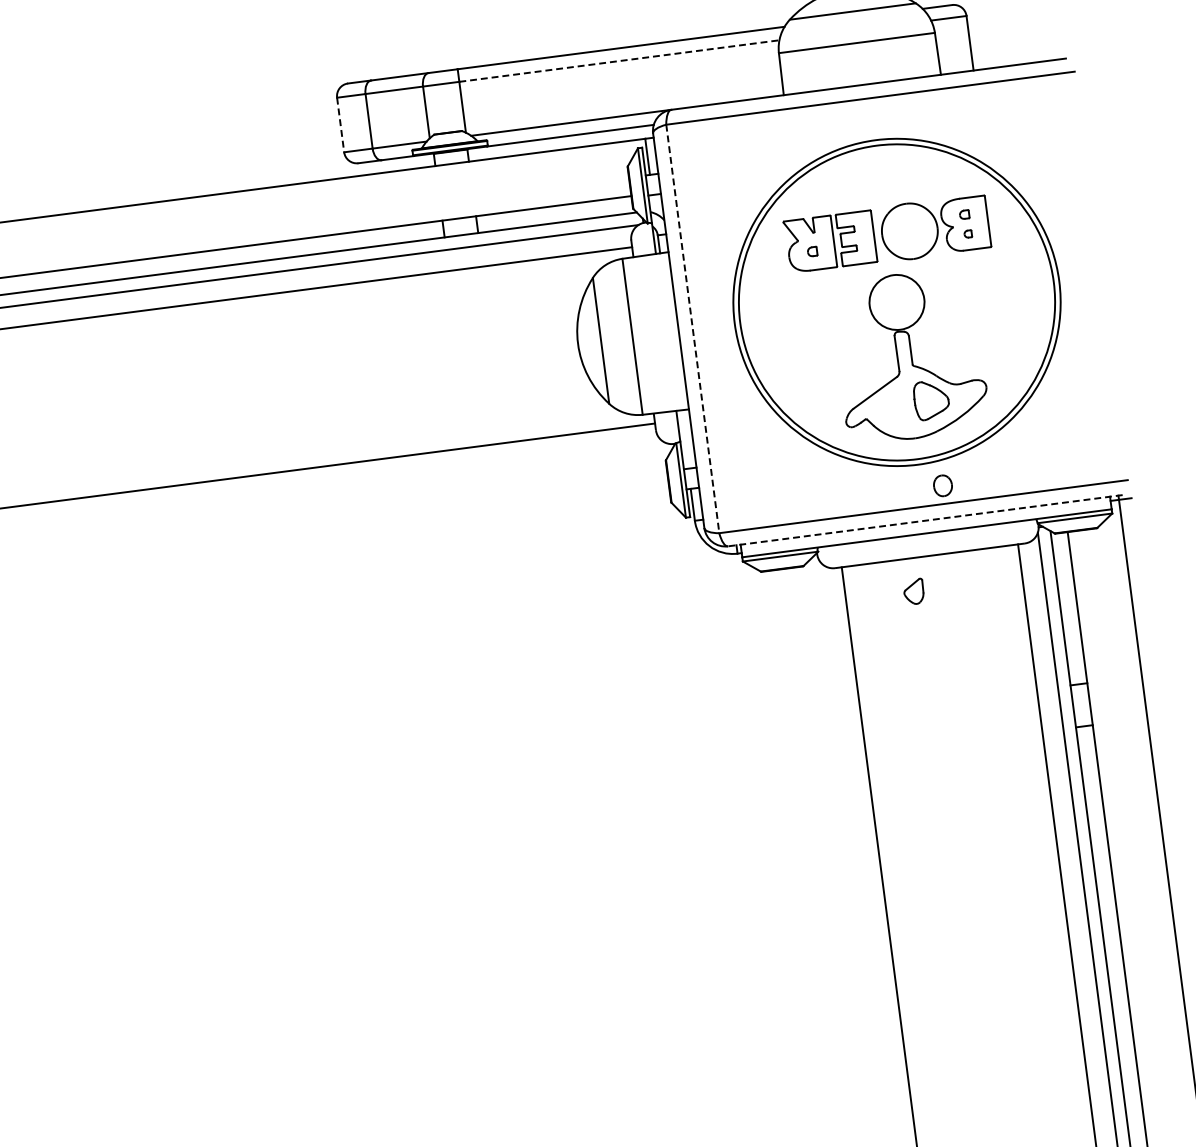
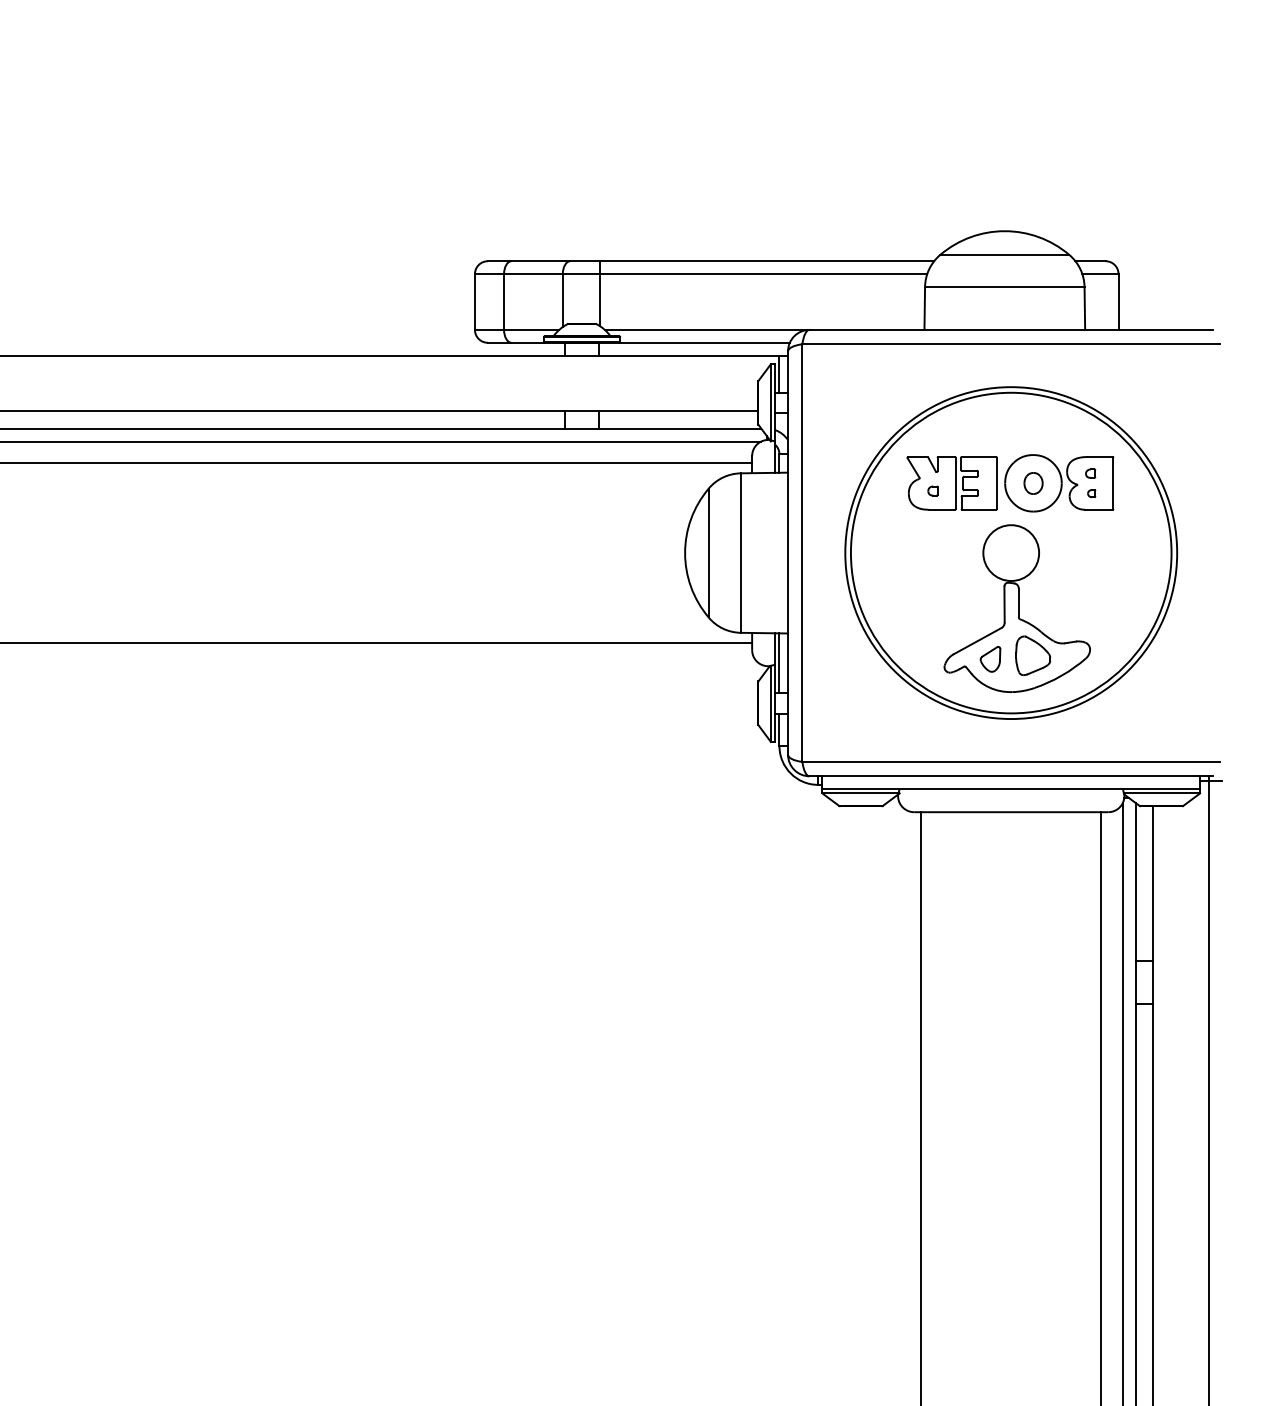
line: (619, 61) -> (763, 274), dashed -> solid
line: (340, 125) -> (474, 302), dashed -> solid
line: (692, 329) -> (802, 553), dashed -> solid
line: (684, 439) -> (779, 663), added
part: (942, 485) -> (1033, 483), moved
line: (925, 520) -> (1011, 776), dashed -> solid
part: (913, 592) -> (990, 659), moved

